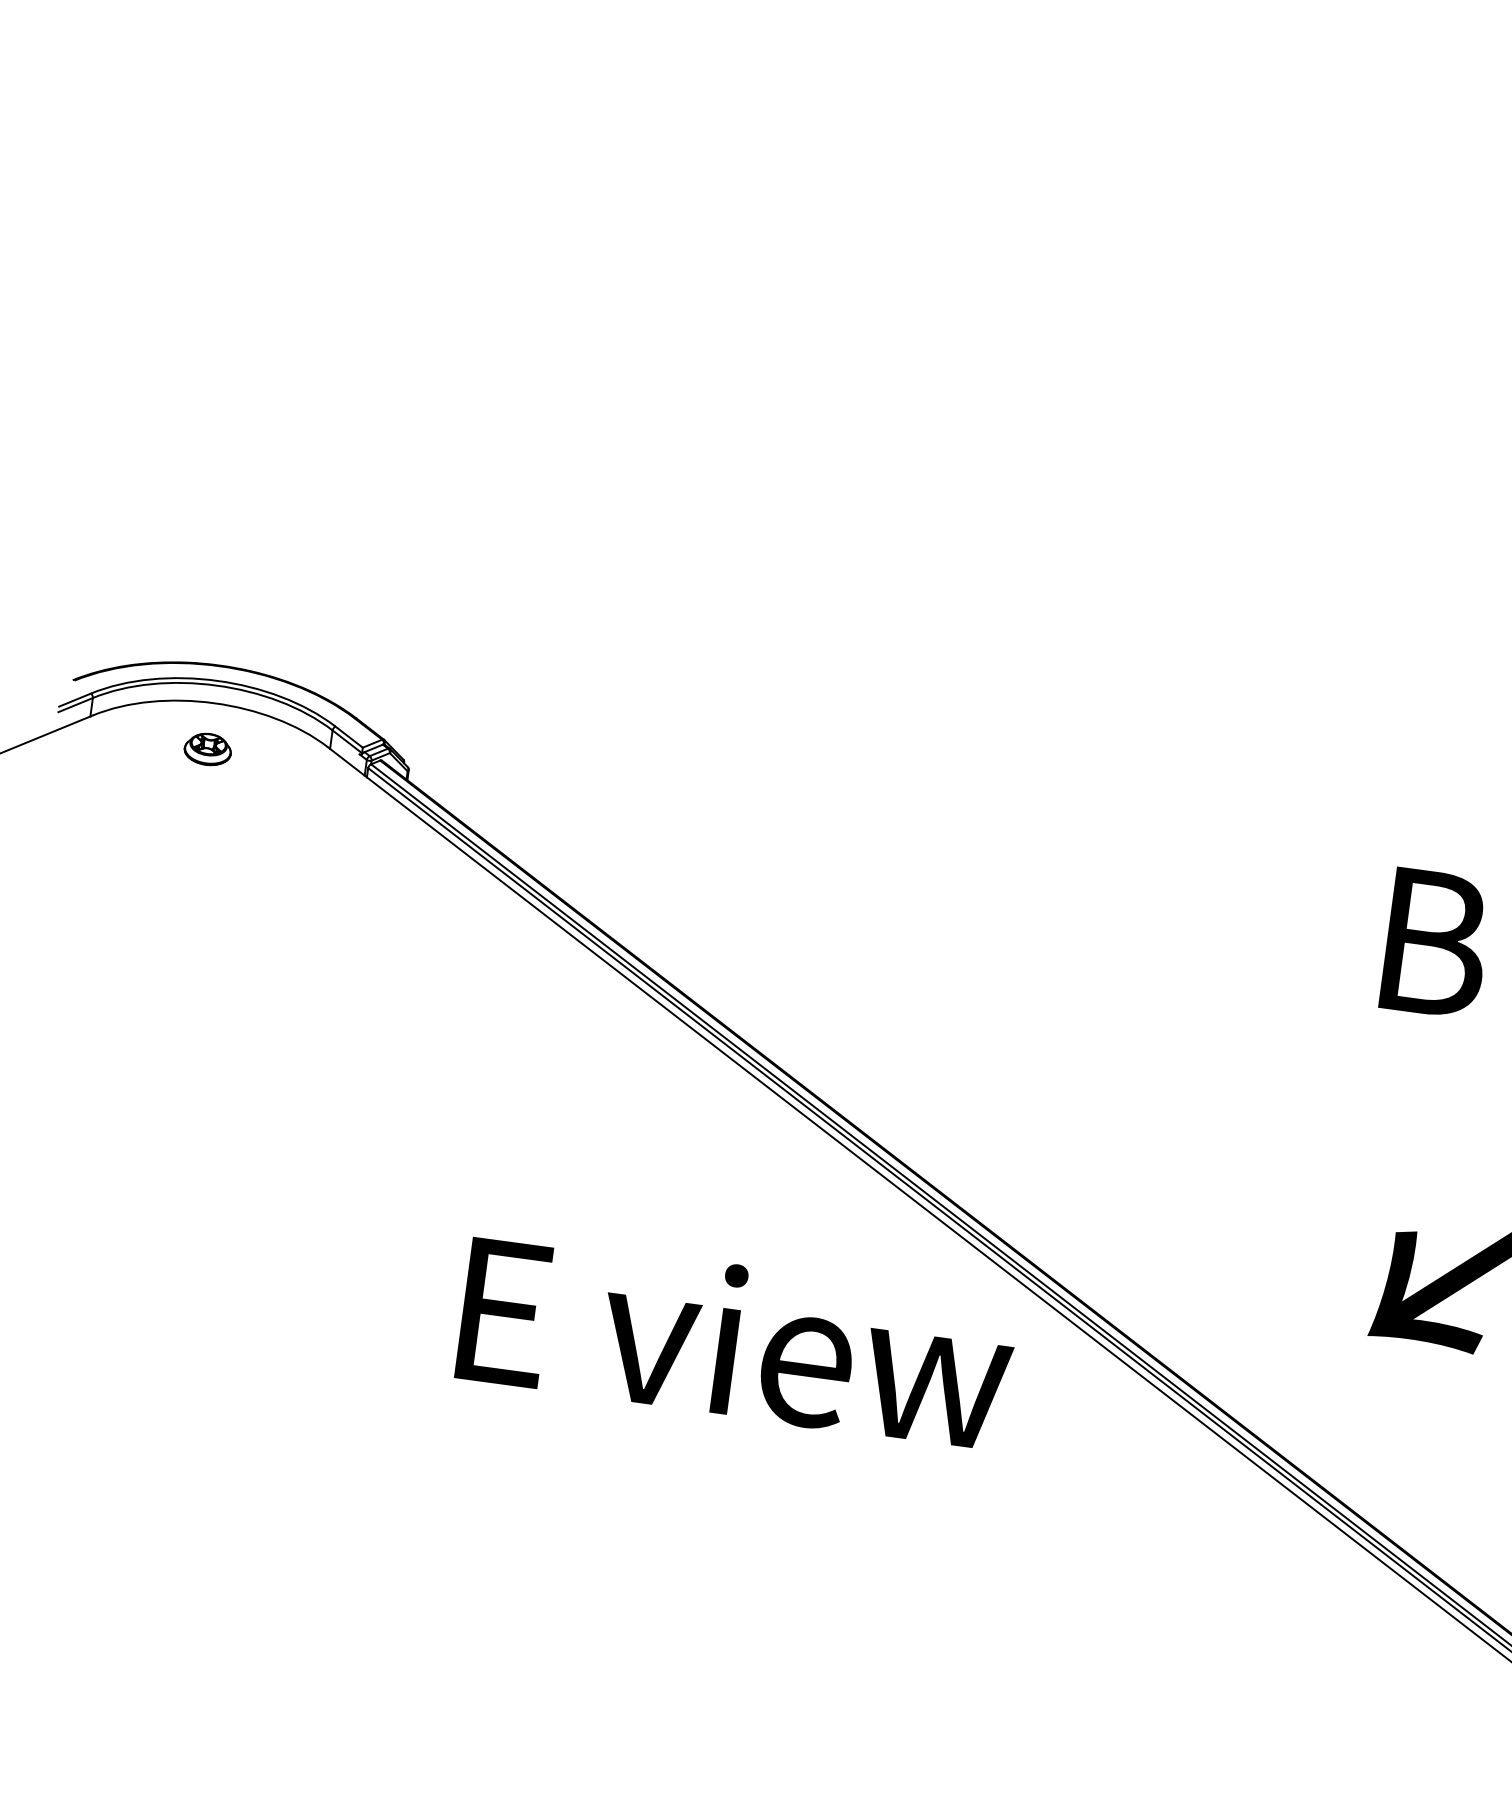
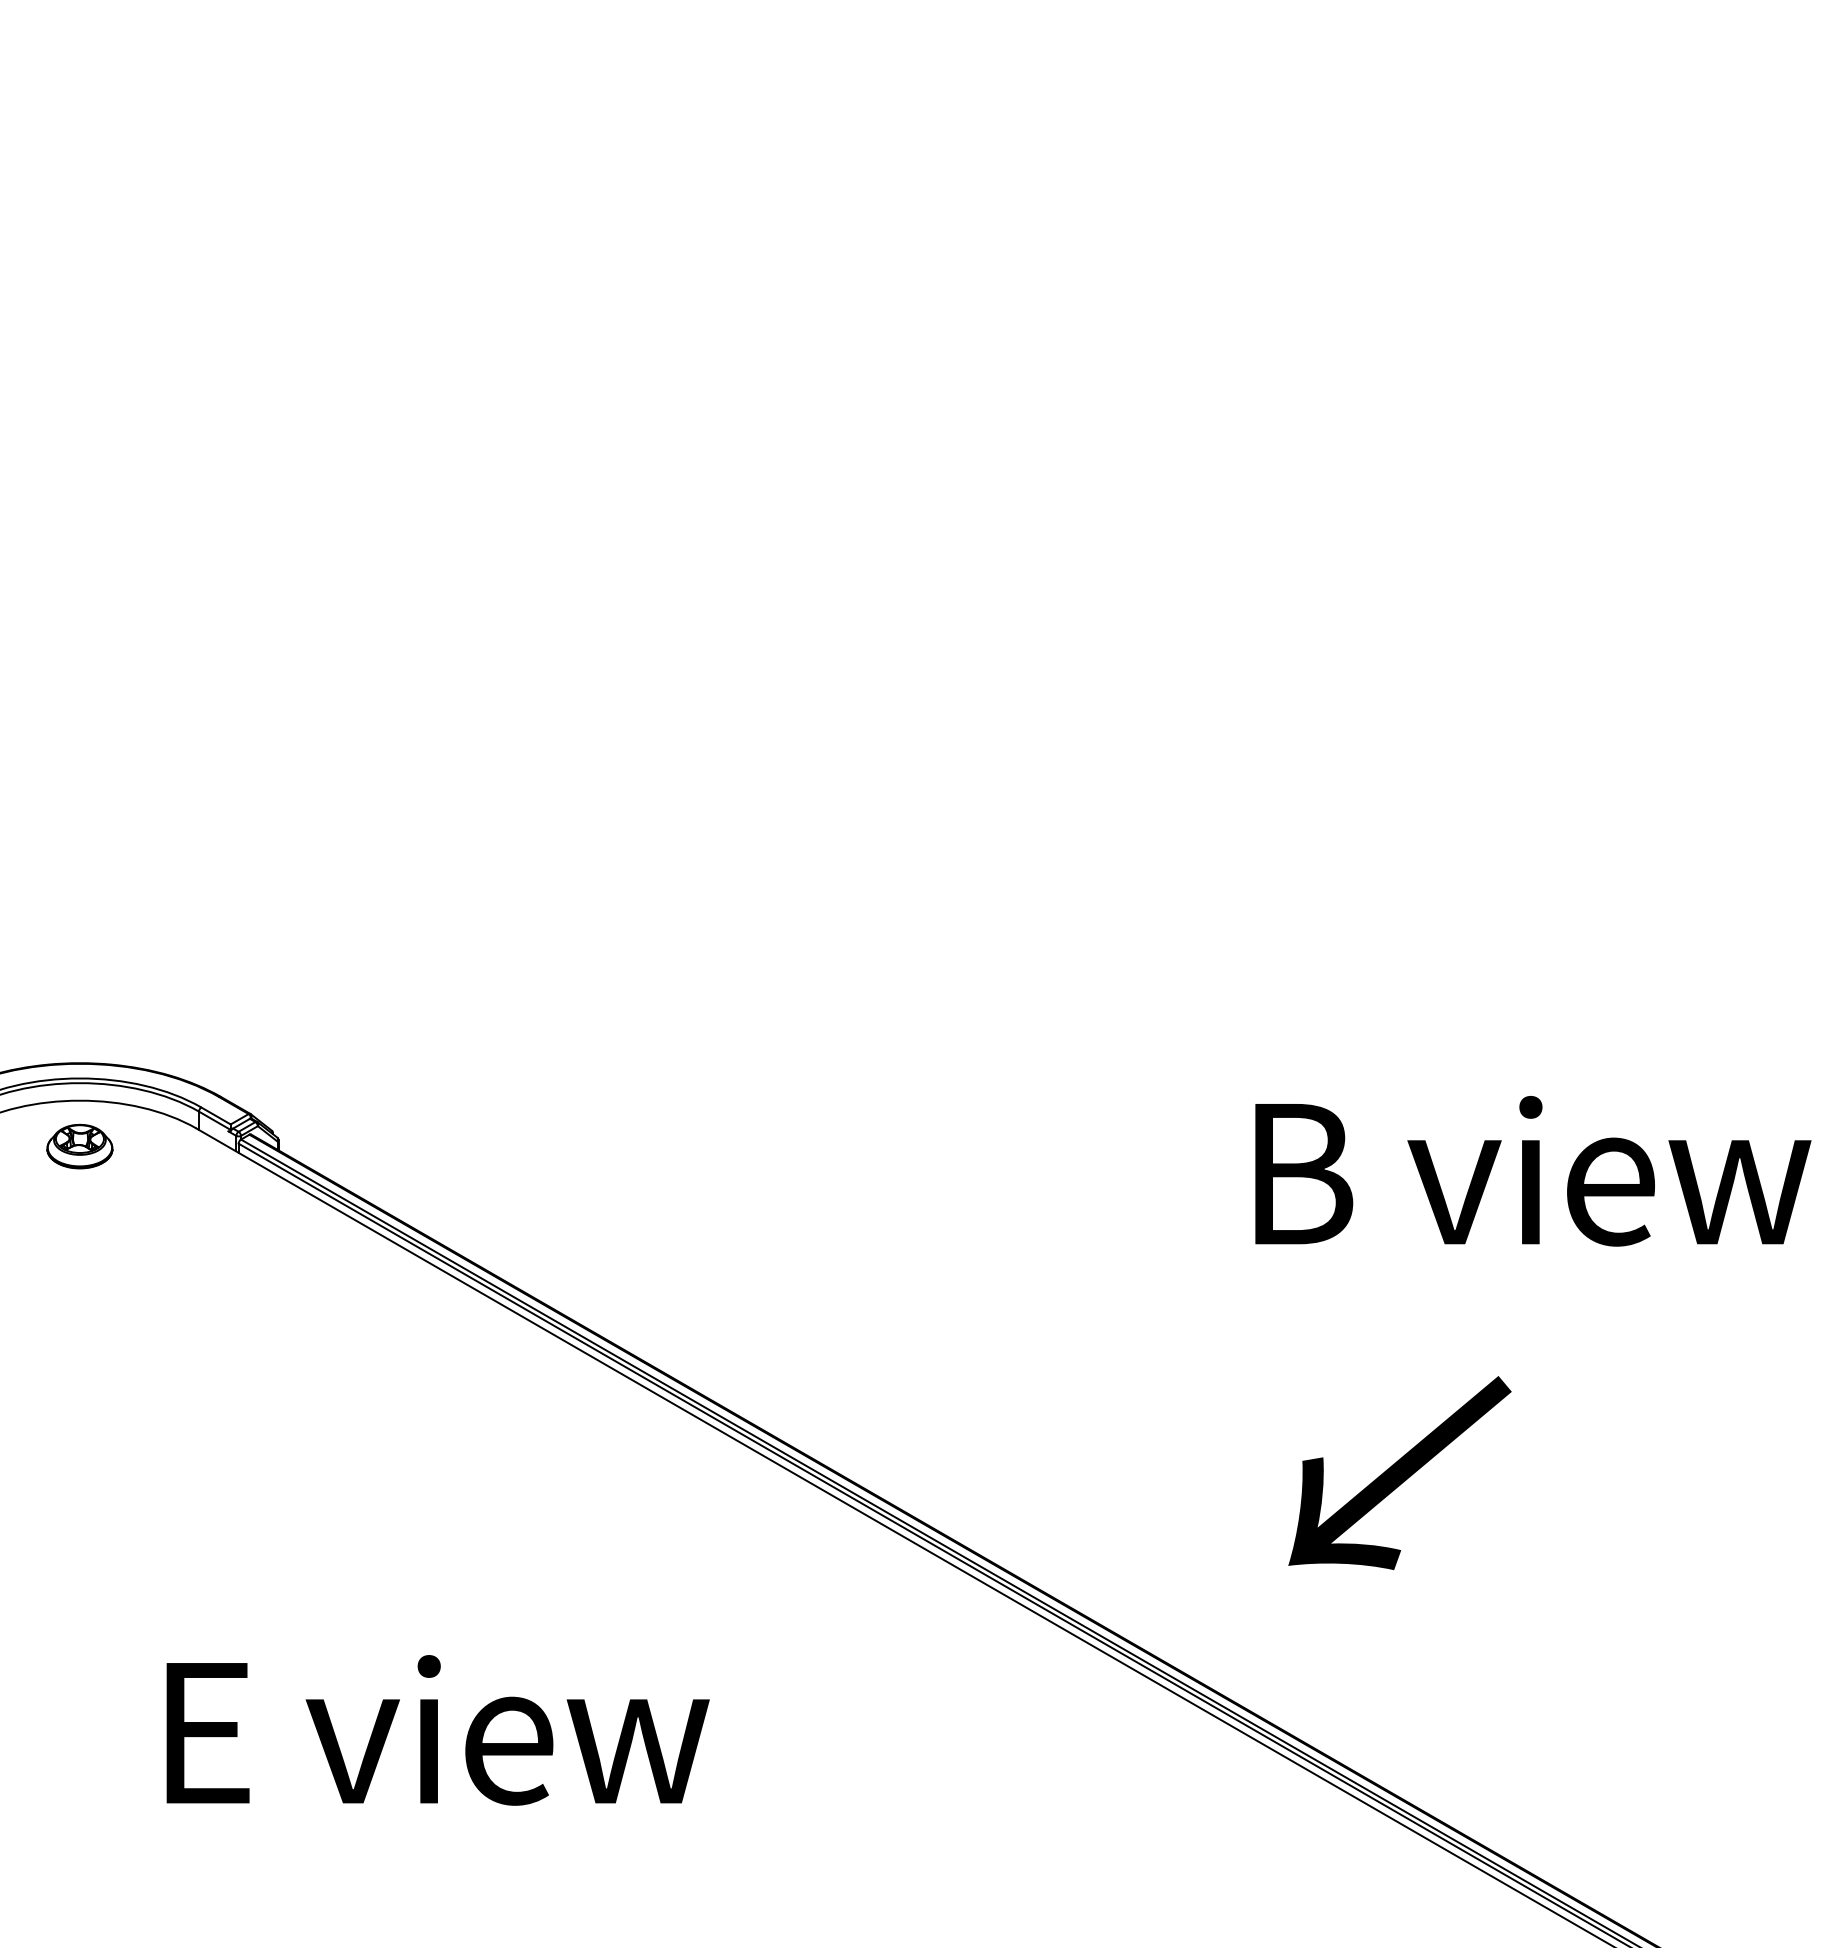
part: (207, 749) -> (79, 1146), size x1.43
text: (736, 1341) -> (437, 1730), moved

